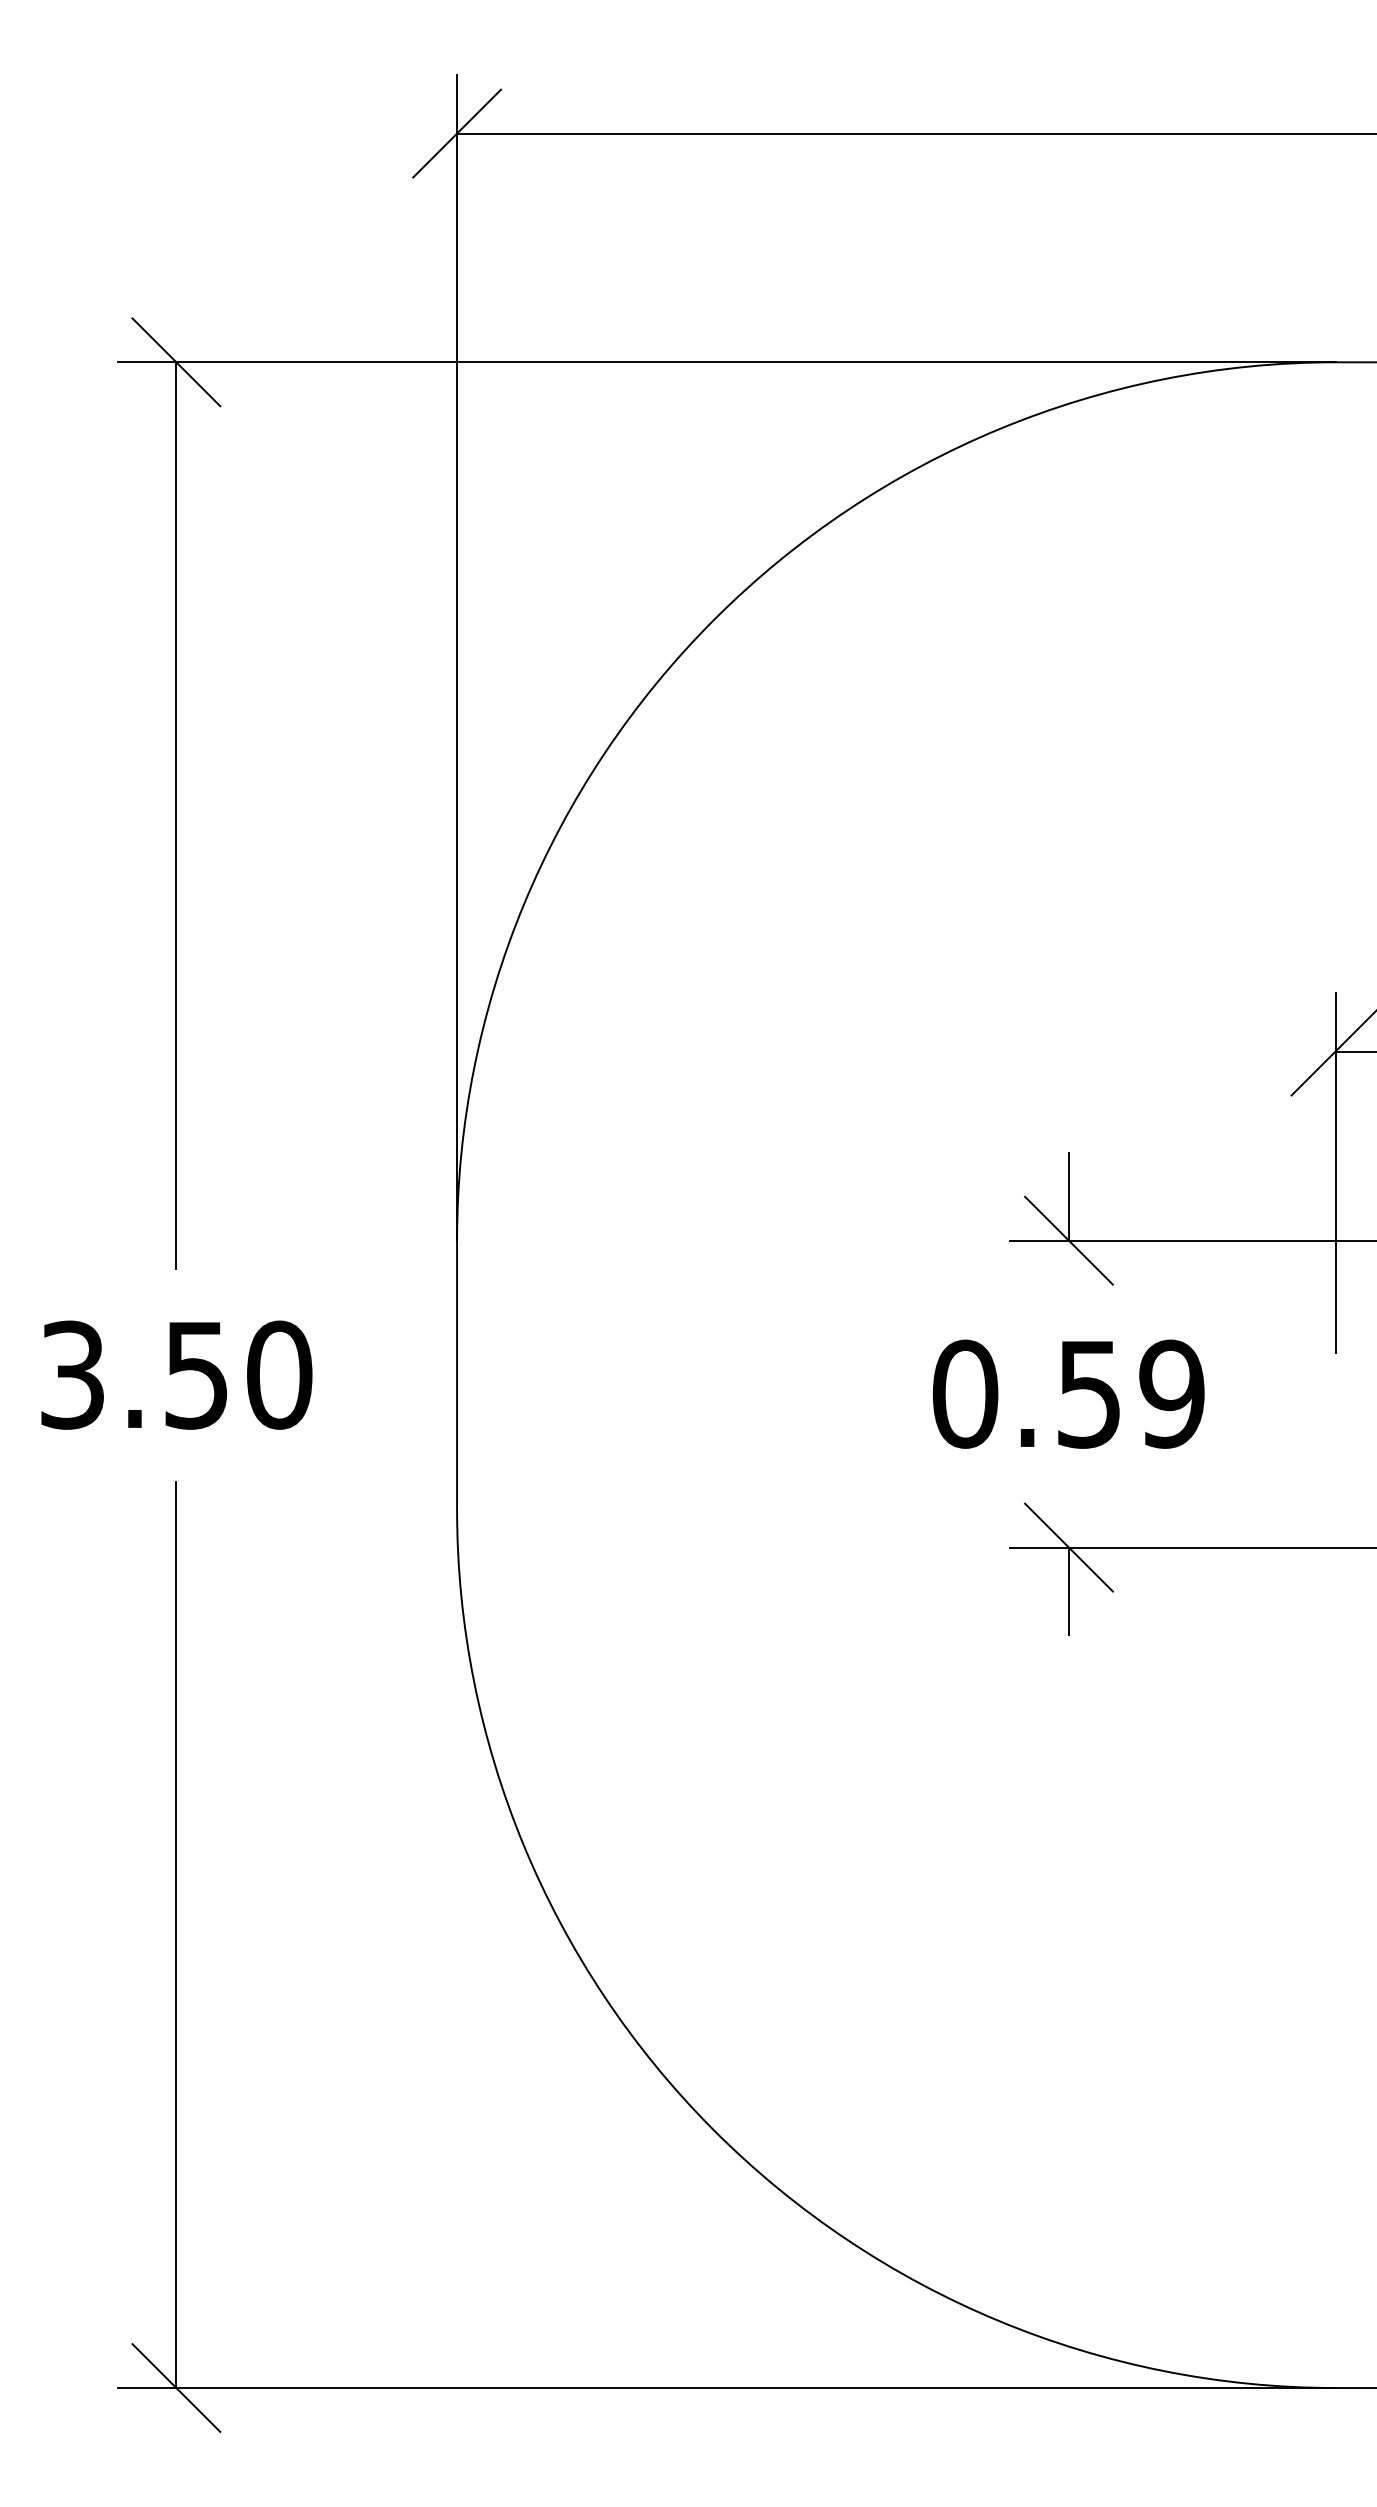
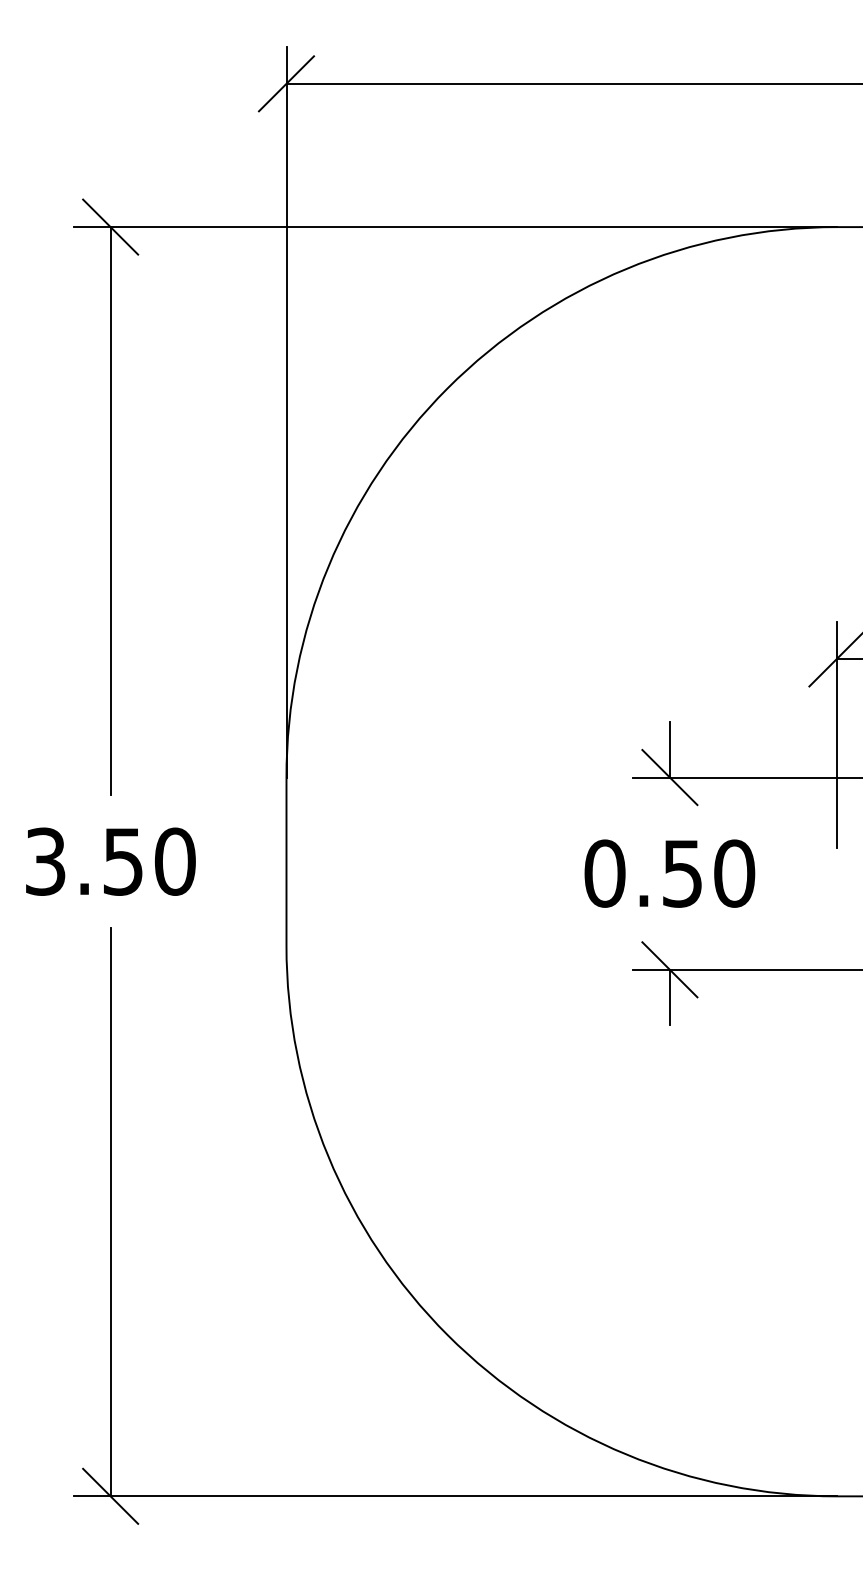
text: (1172, 1393) -> (734, 873), 0.59 -> 0.50

